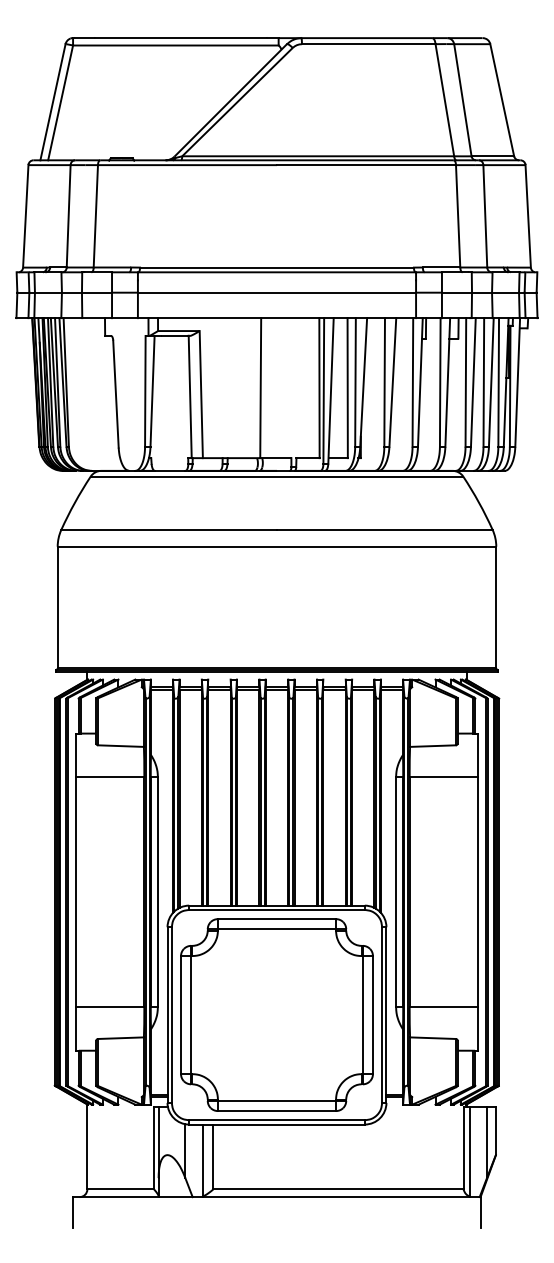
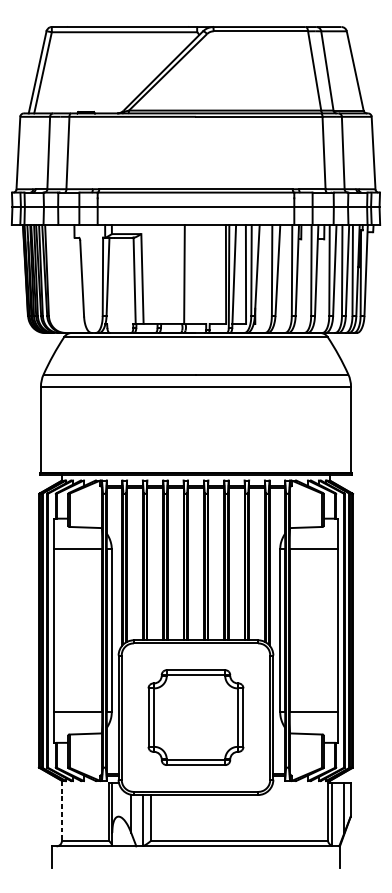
part: (276, 1014) -> (195, 717), size x0.7
line: (87, 1147) -> (62, 811), solid -> dashed

